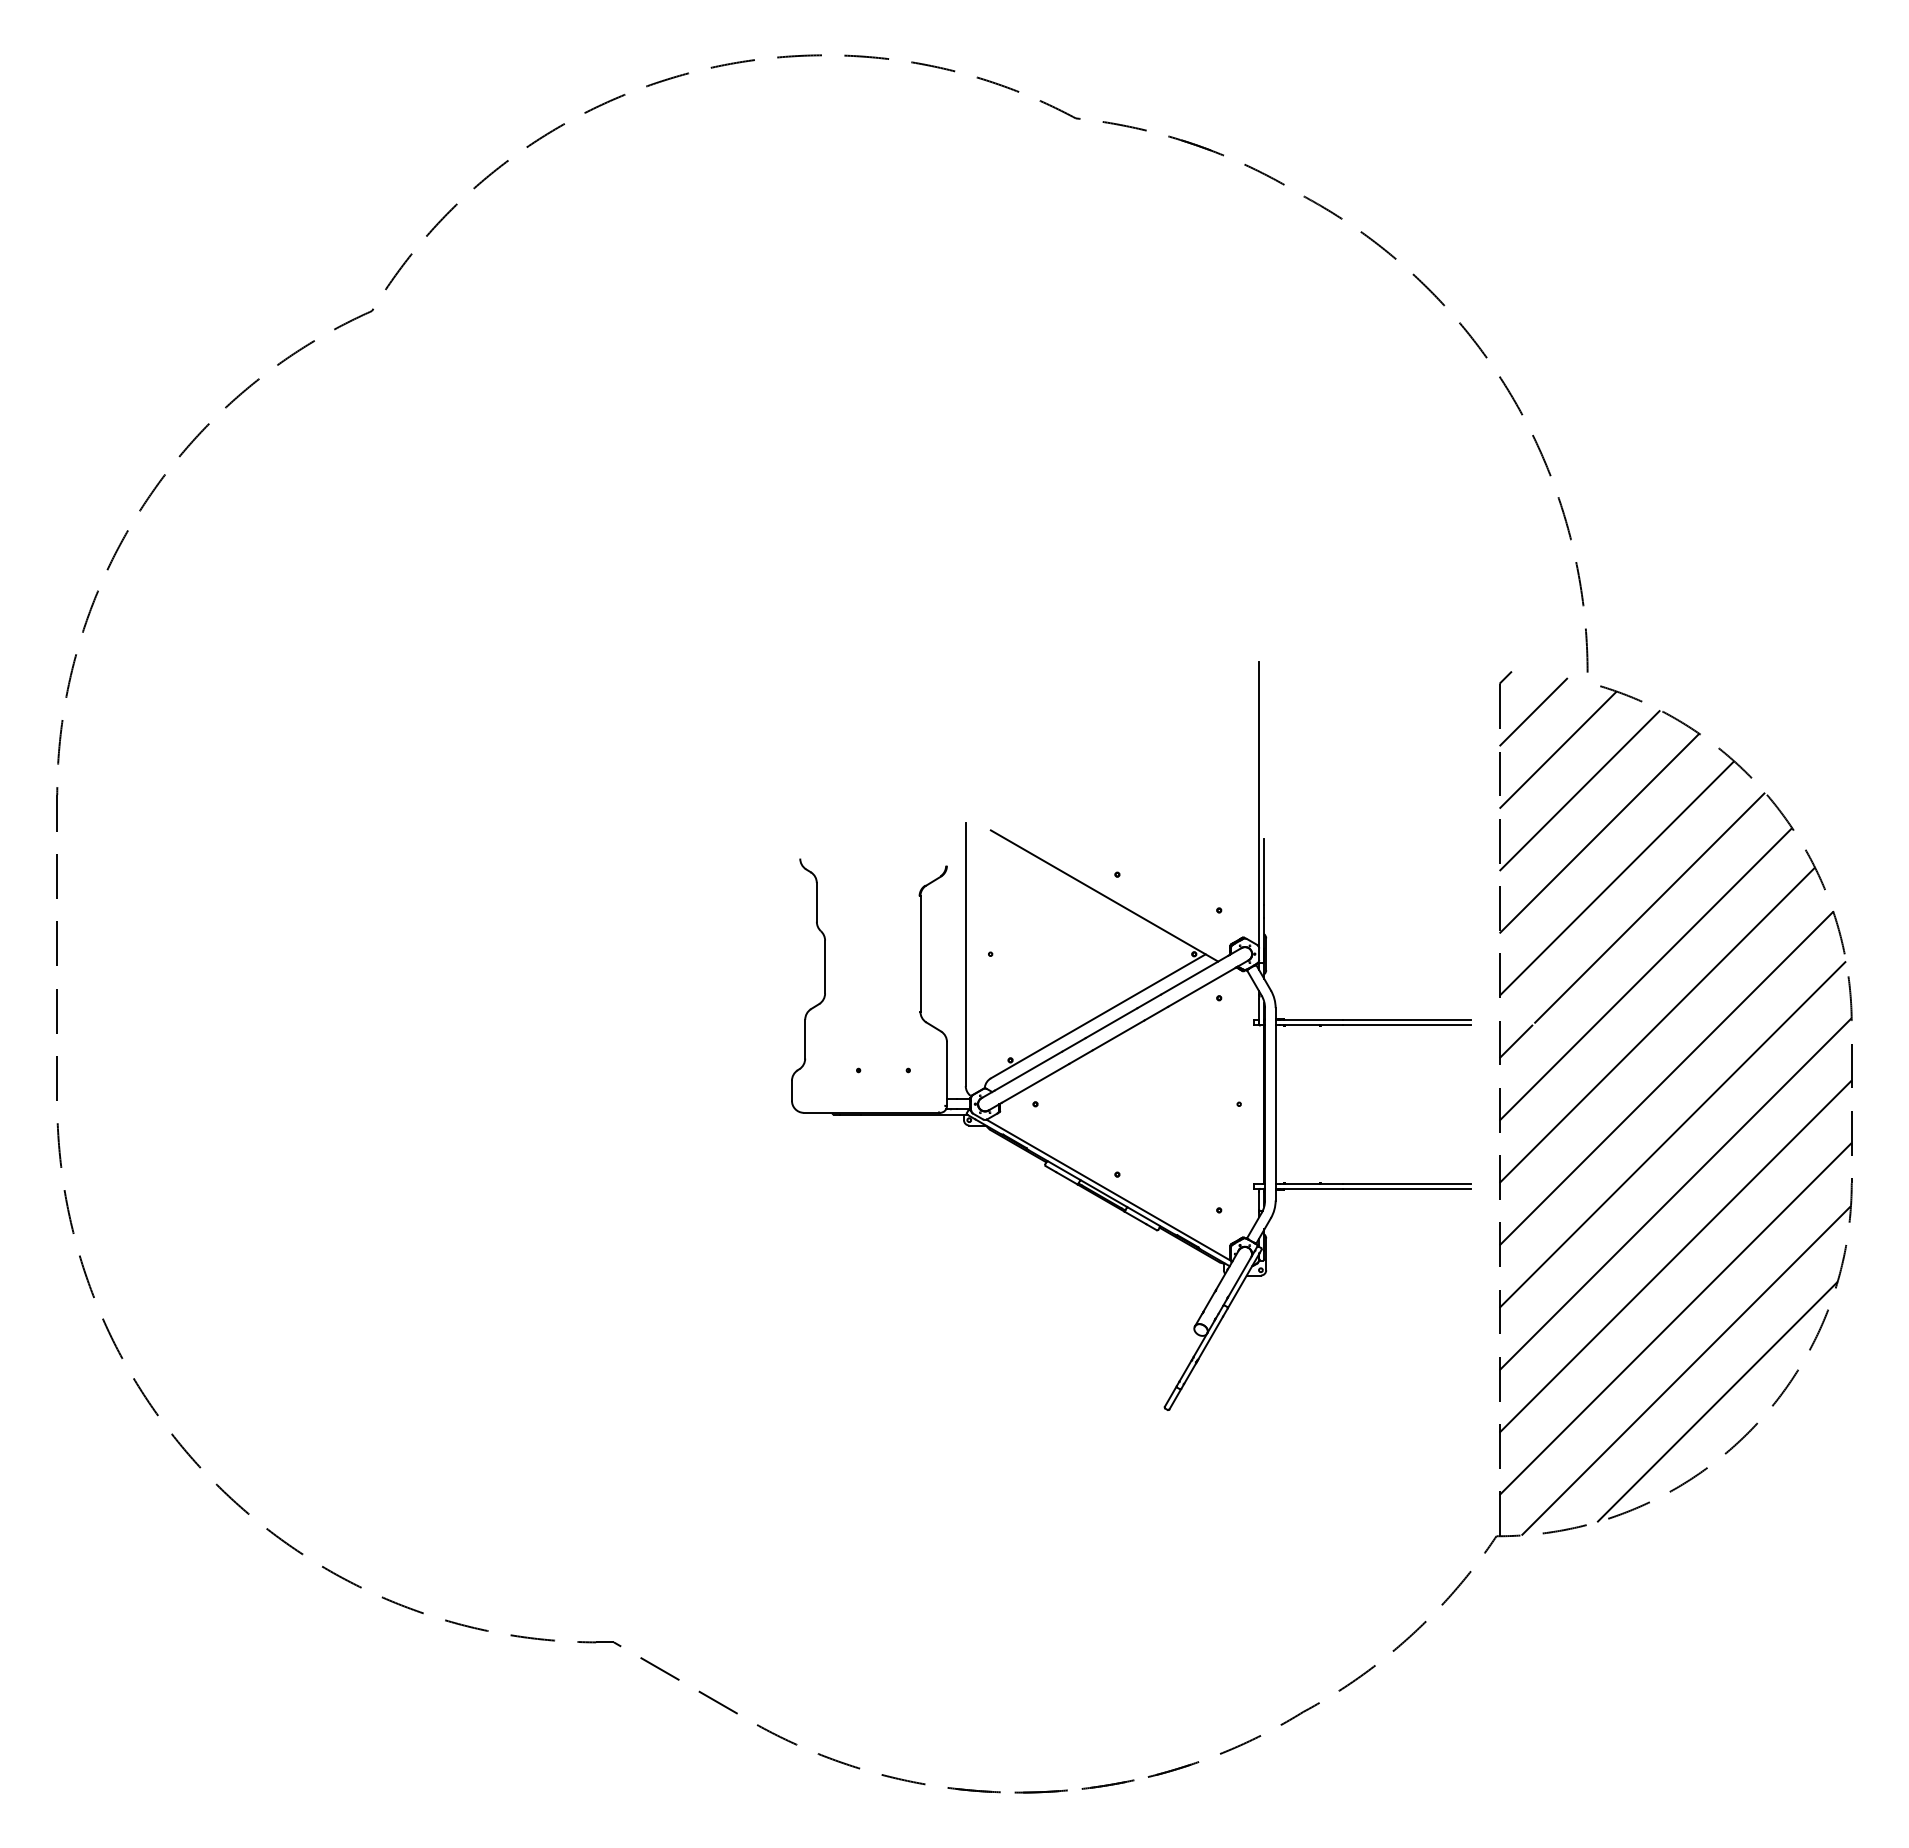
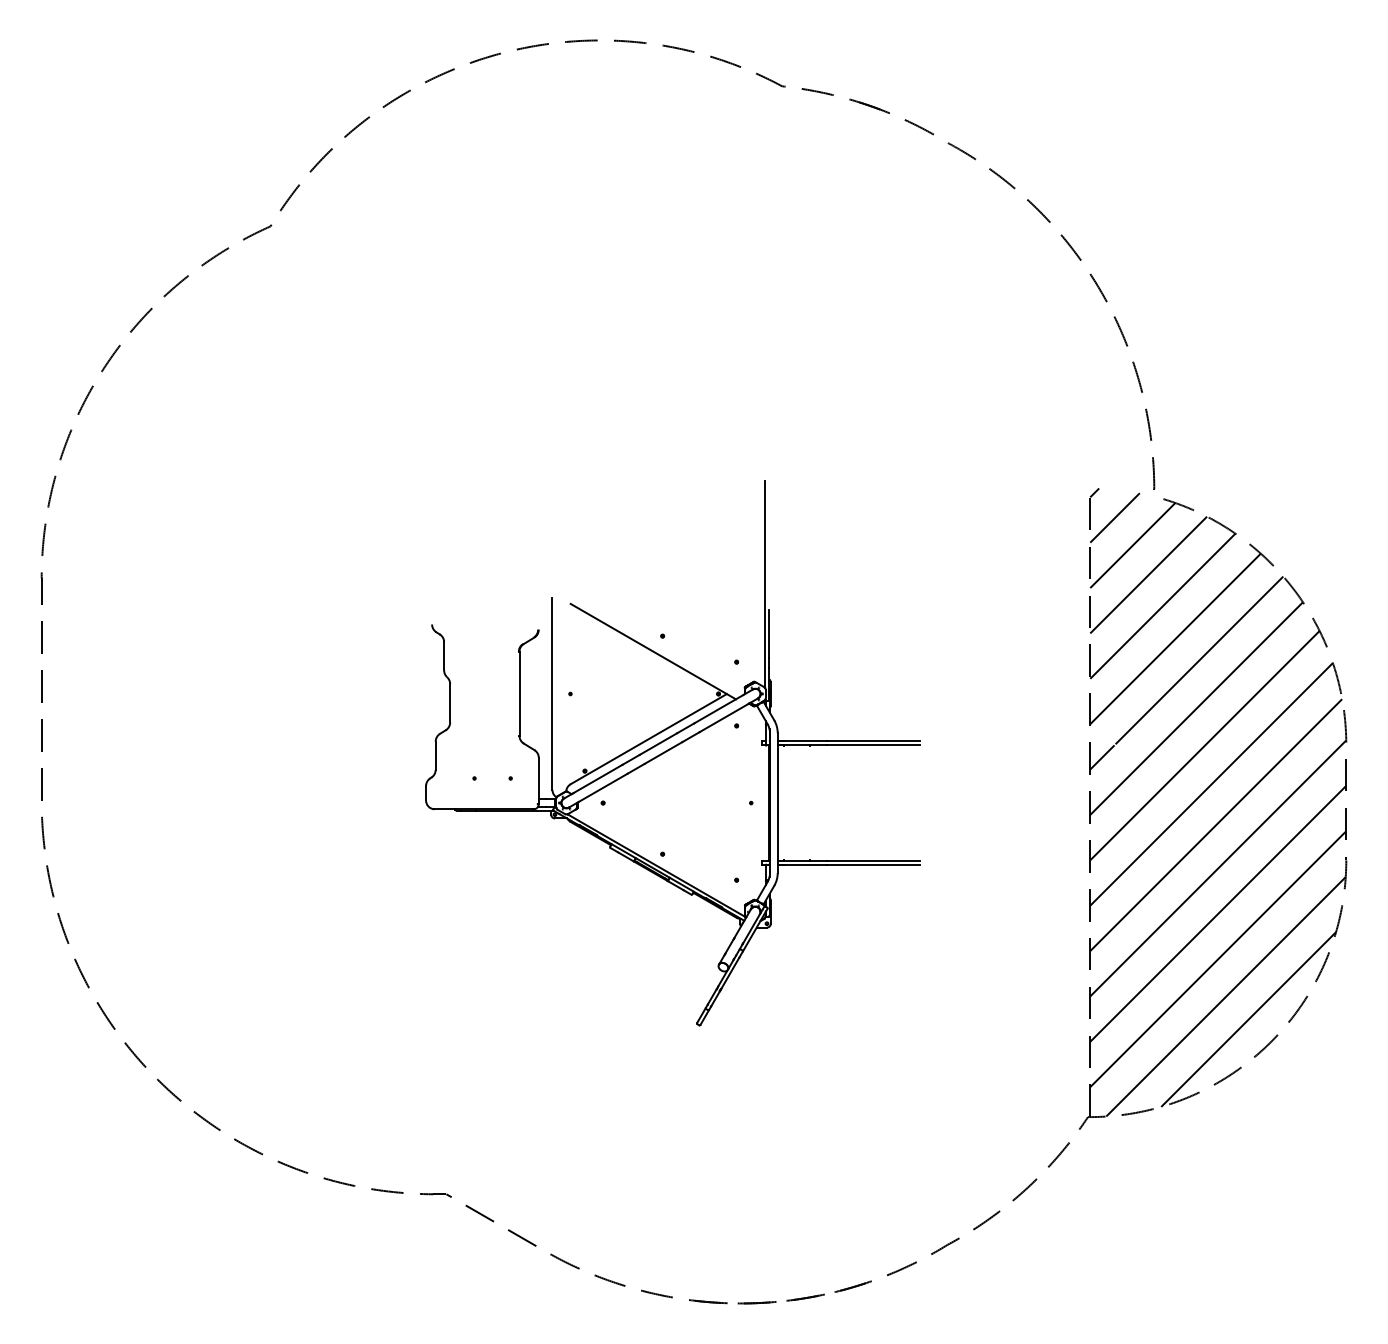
part: (1131, 1035) -> (672, 753), moved

